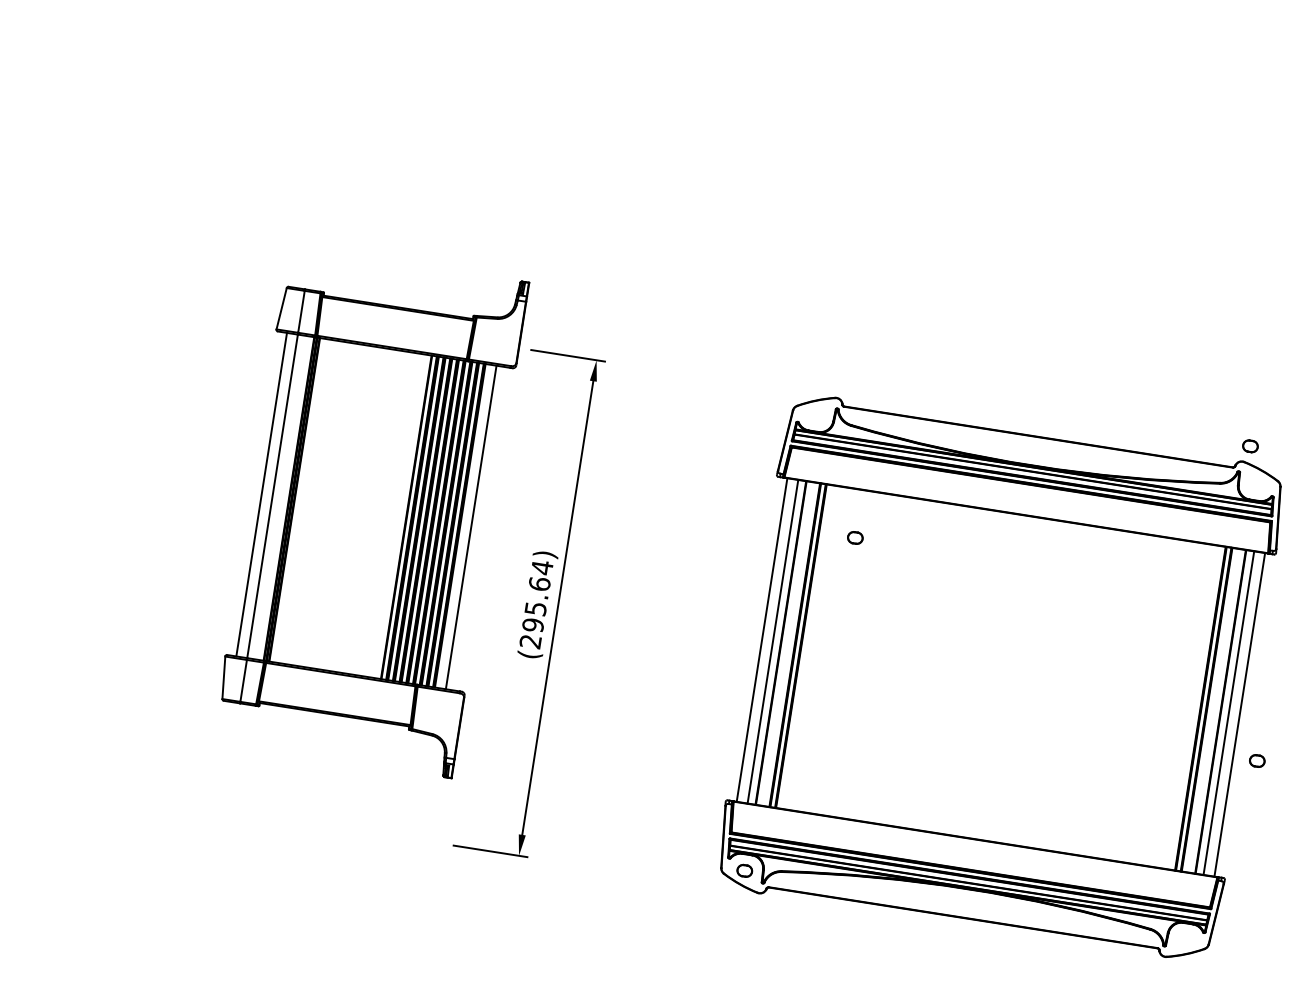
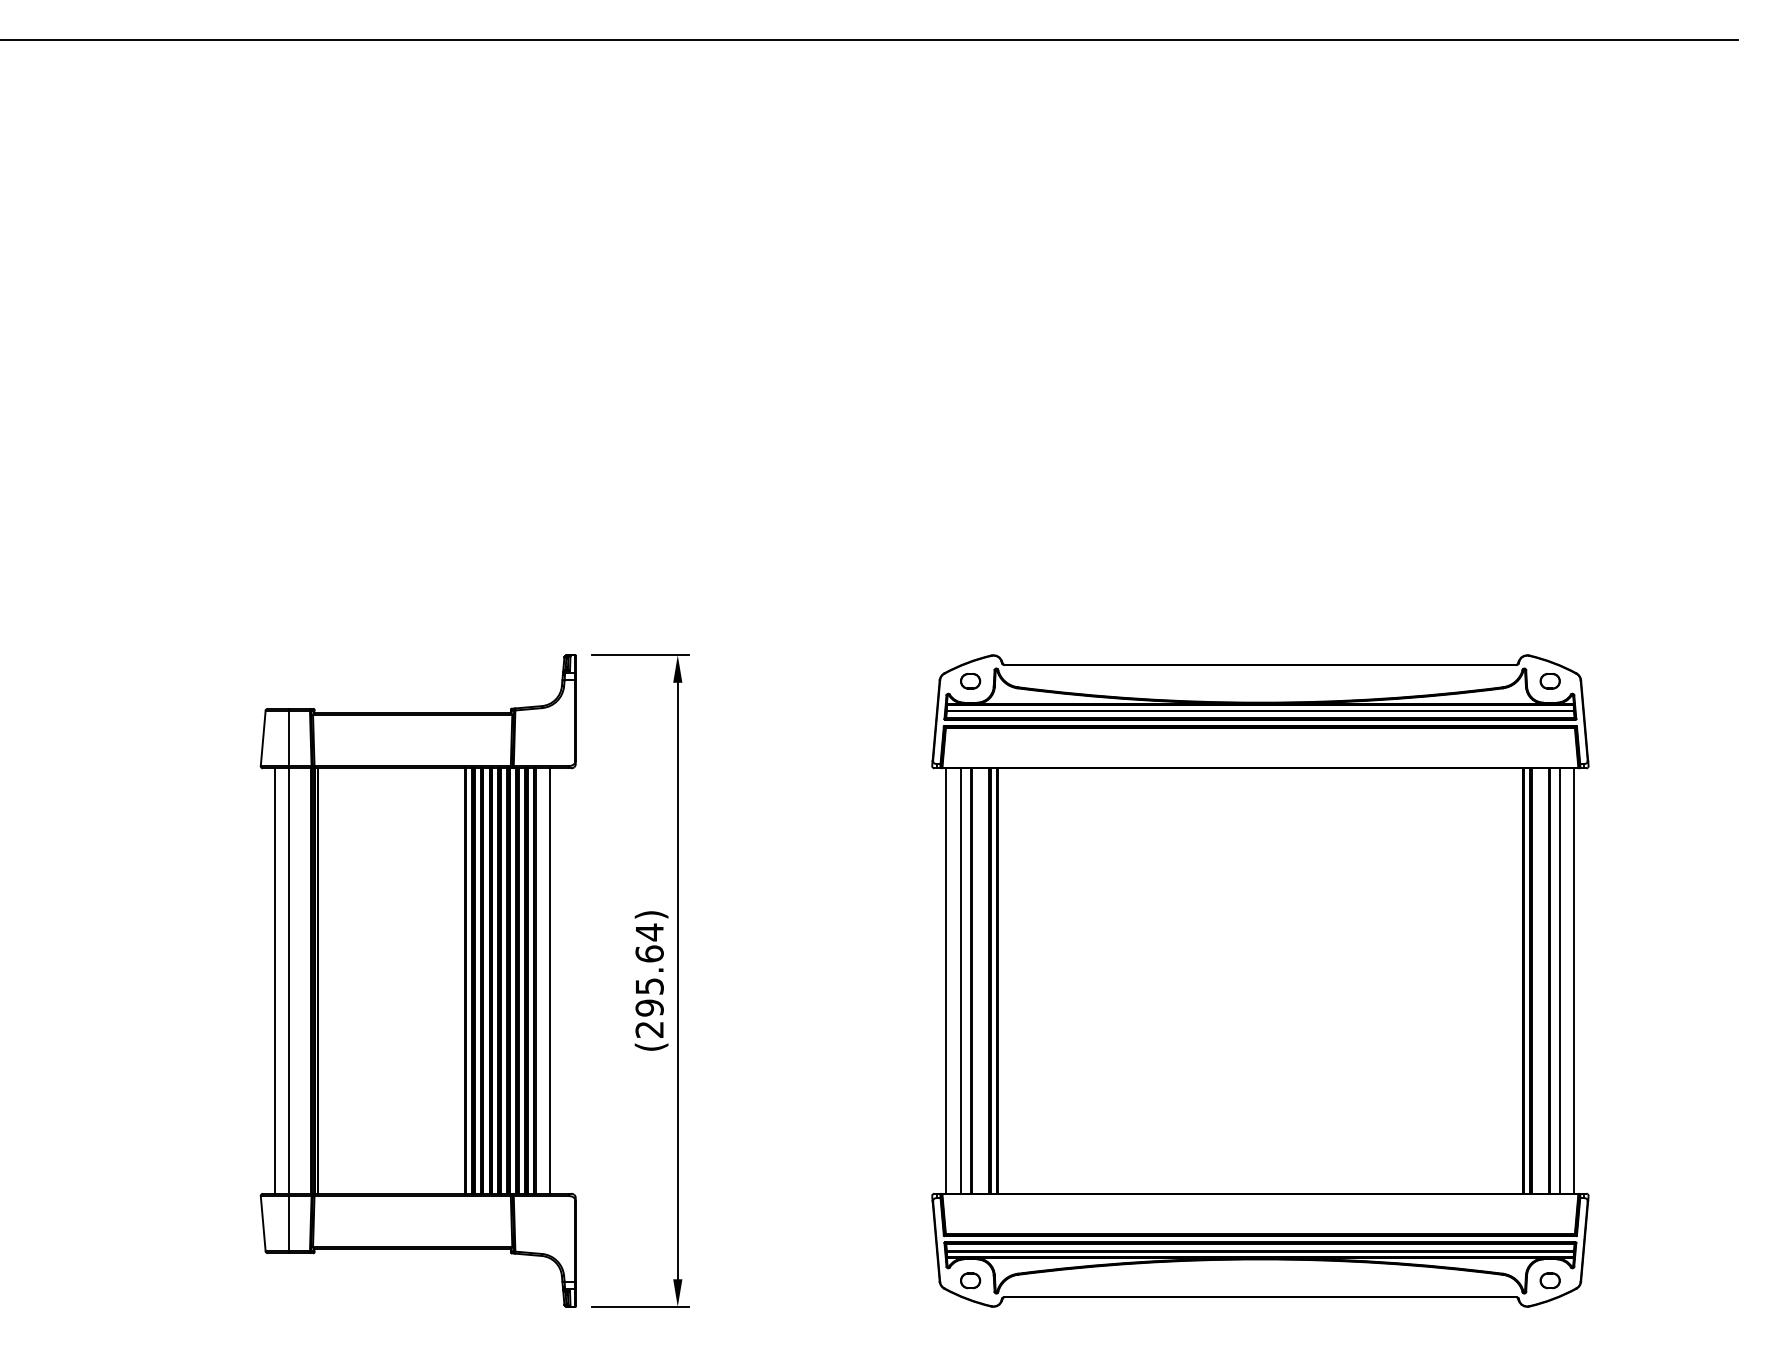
part: (1249, 446) -> (1549, 681), moved
part: (370, 511) -> (417, 980), moved
part: (855, 538) -> (970, 681), moved
part: (1256, 760) -> (1549, 1280), moved

